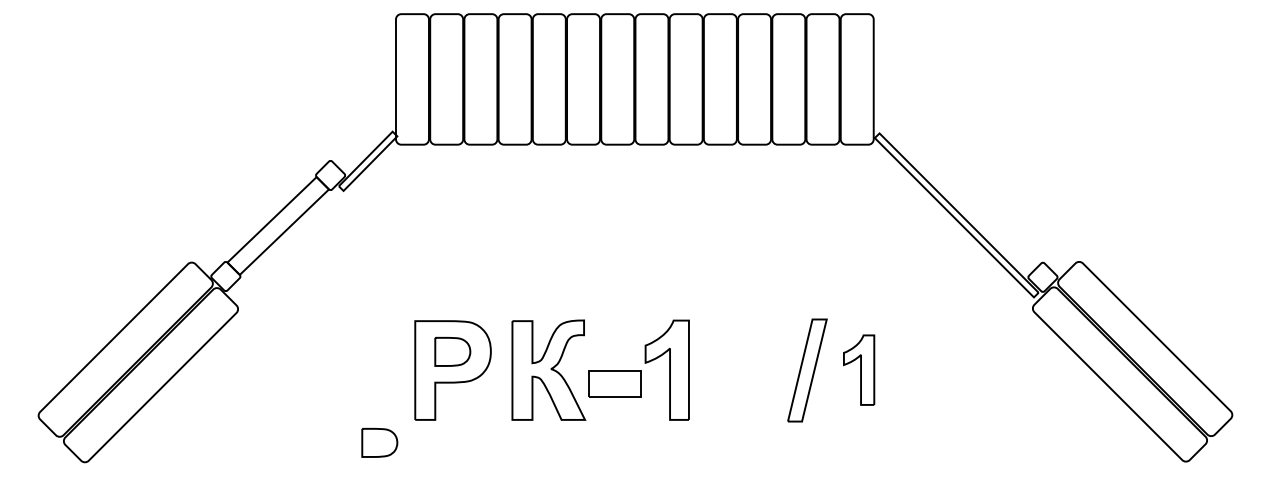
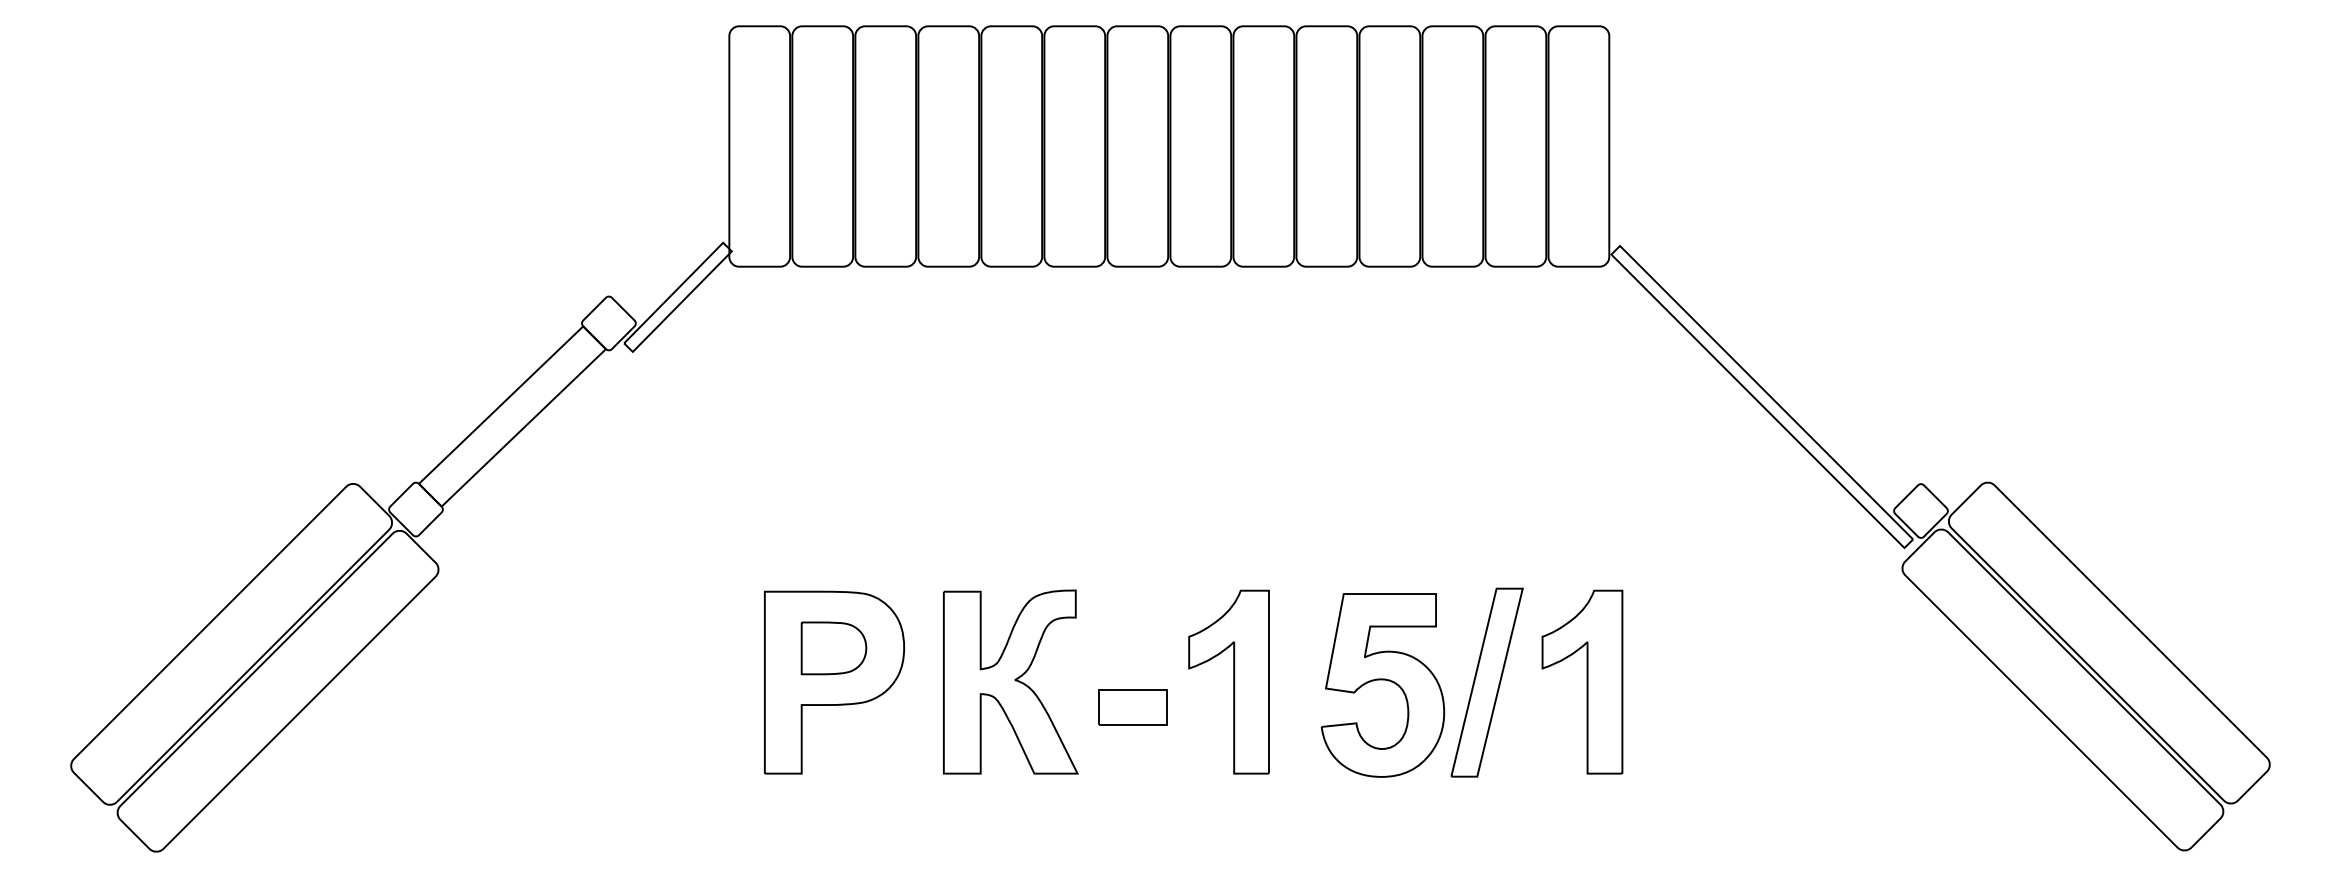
part: (858, 369) -> (1581, 680), size x1.43
part: (750, 371) -> (1382, 684), added
part: (615, 384) -> (1133, 708), size x0.71
part: (379, 442) -> (698, 815), removed

